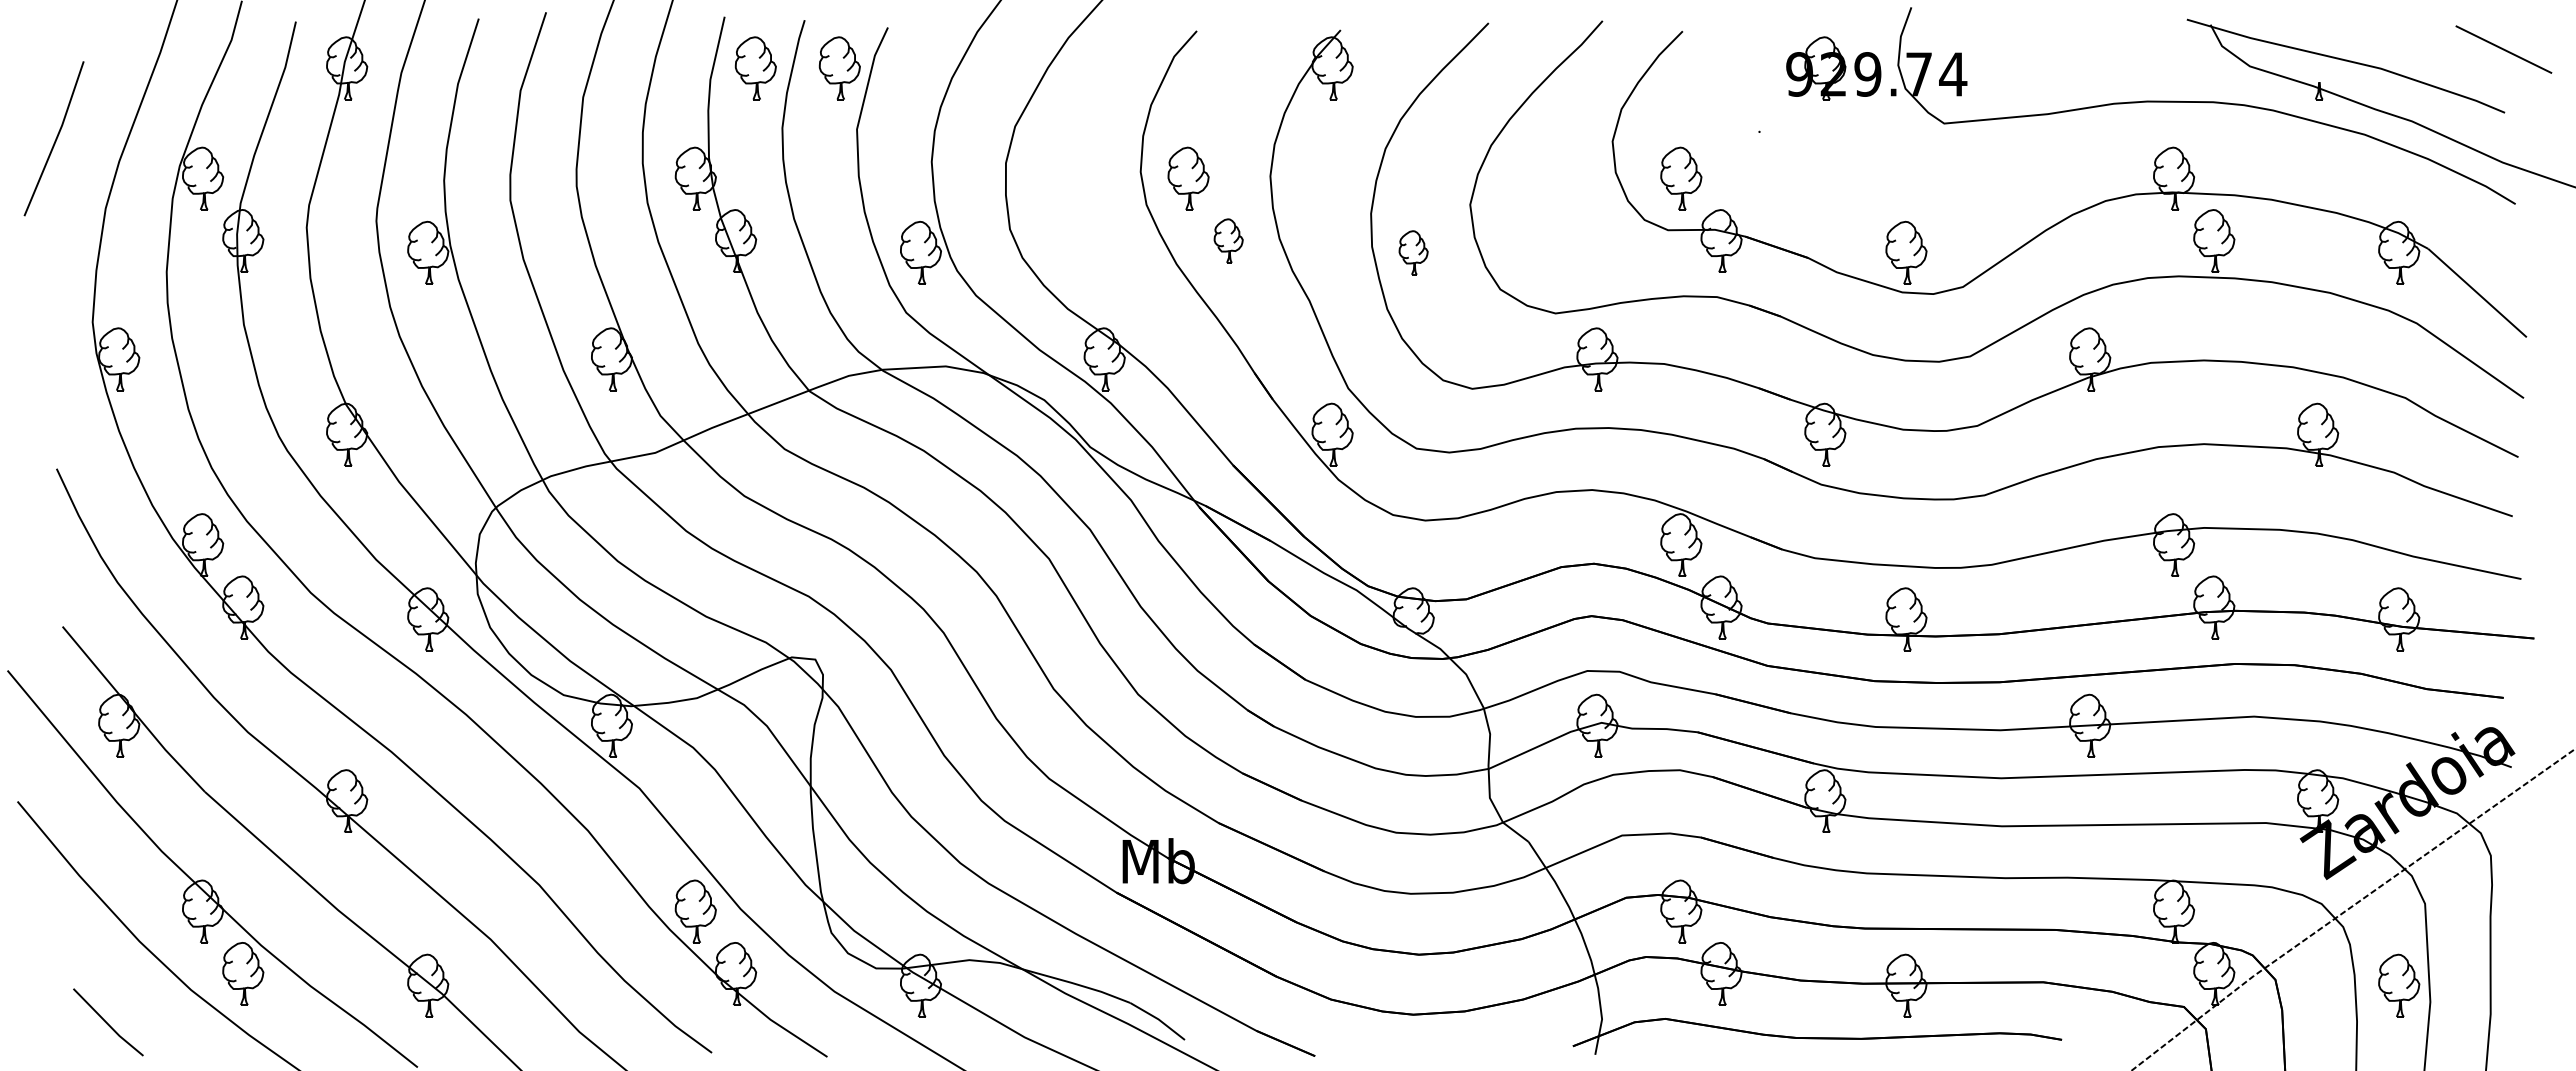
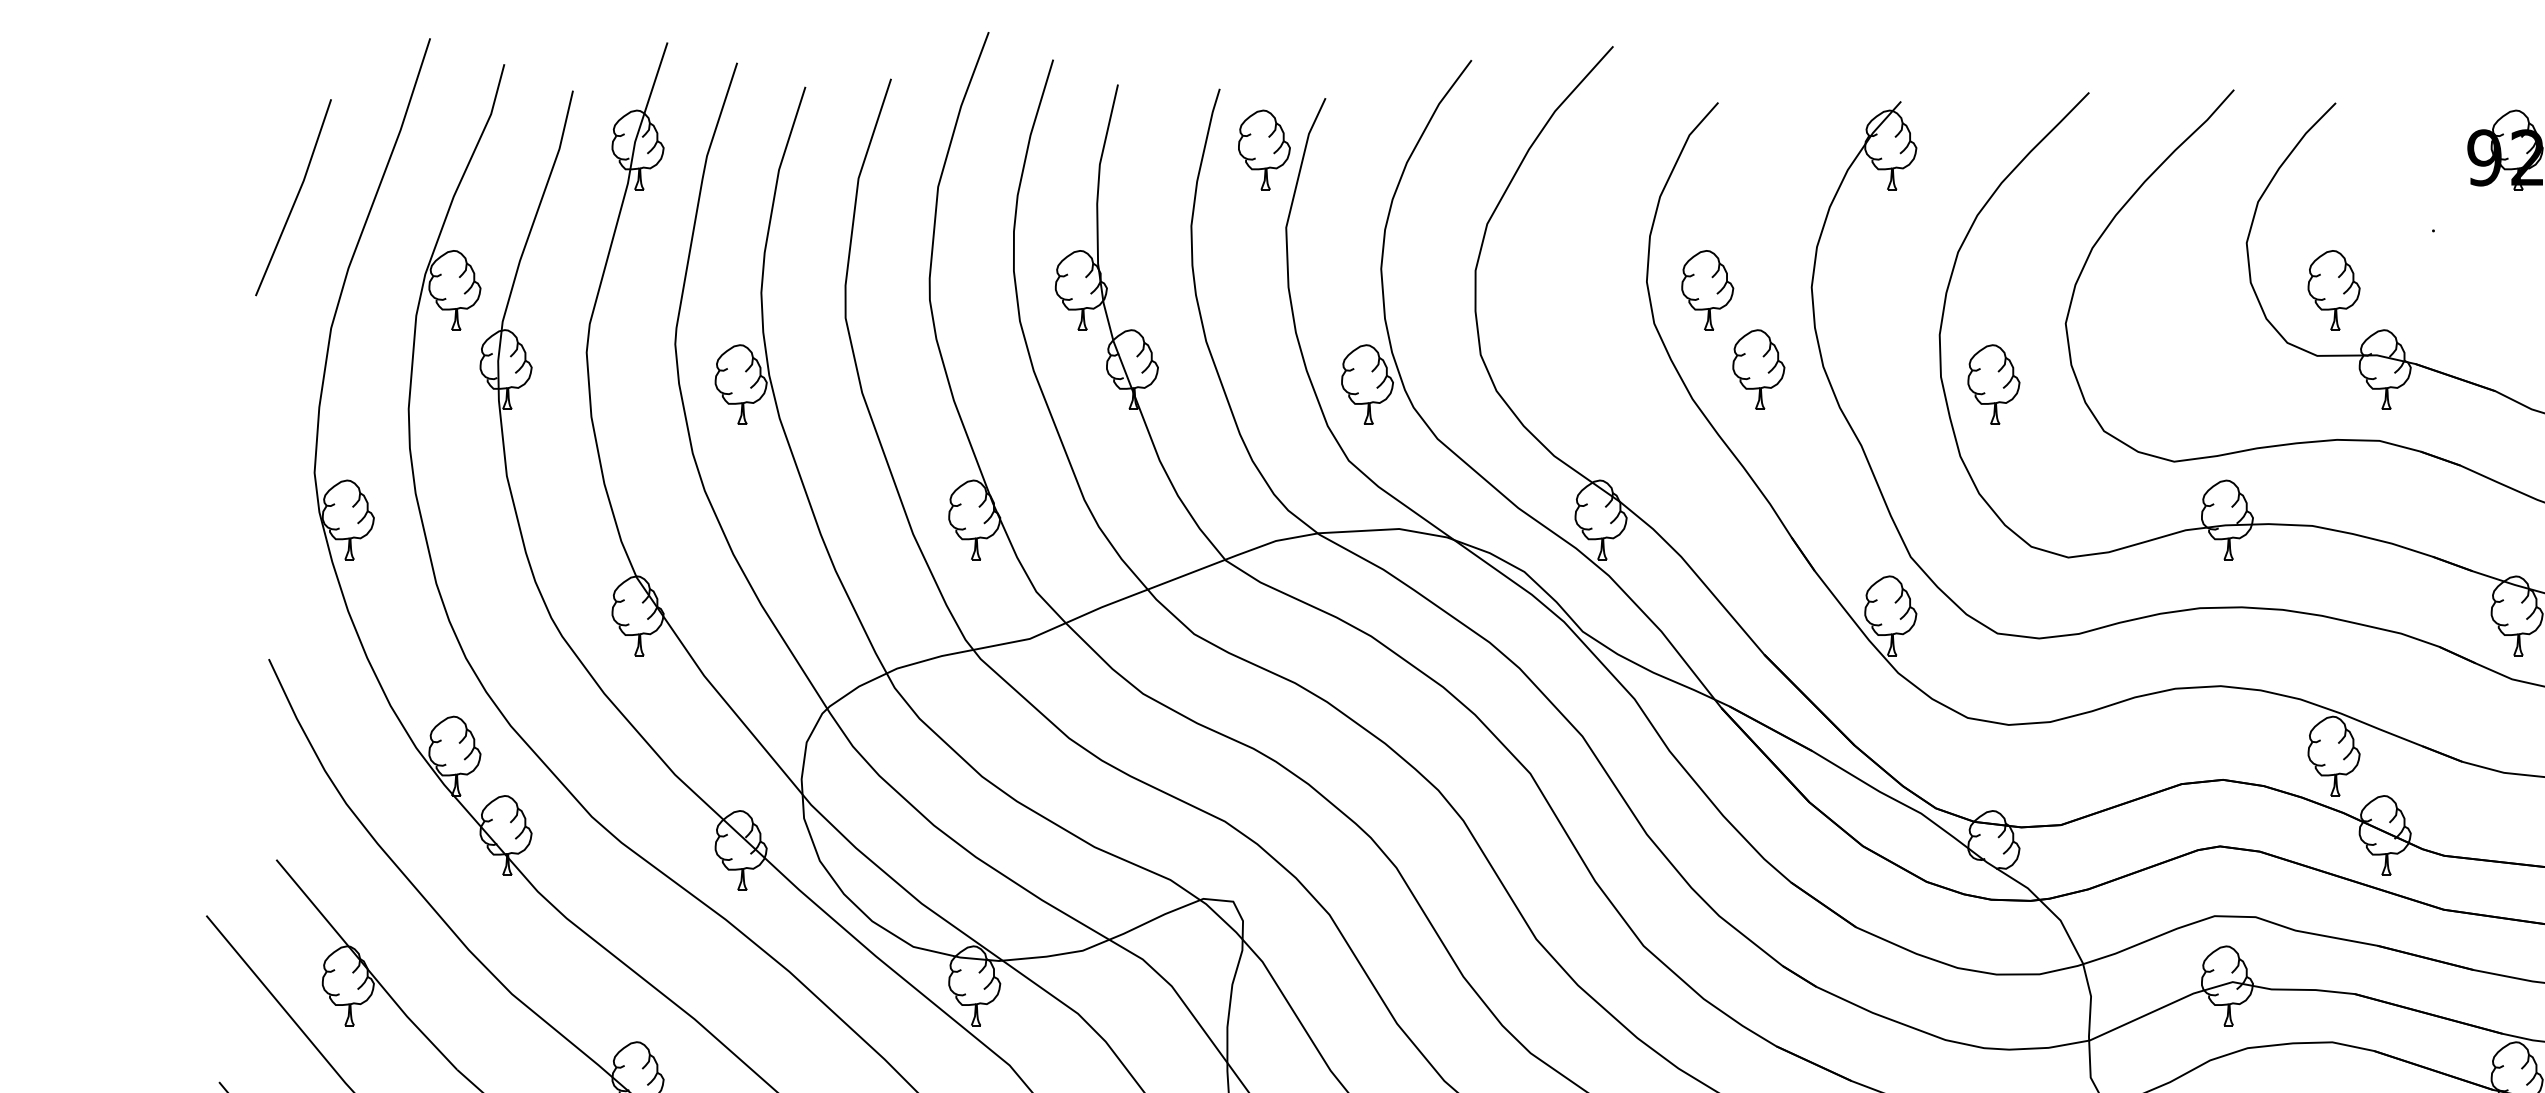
part: (755, 68) -> (1157, 150), removed
line: (55, 138) -> (295, 197), moved
part: (1228, 240) -> (1758, 368), size x1.43
part: (1413, 252) -> (1993, 384), size x1.43

